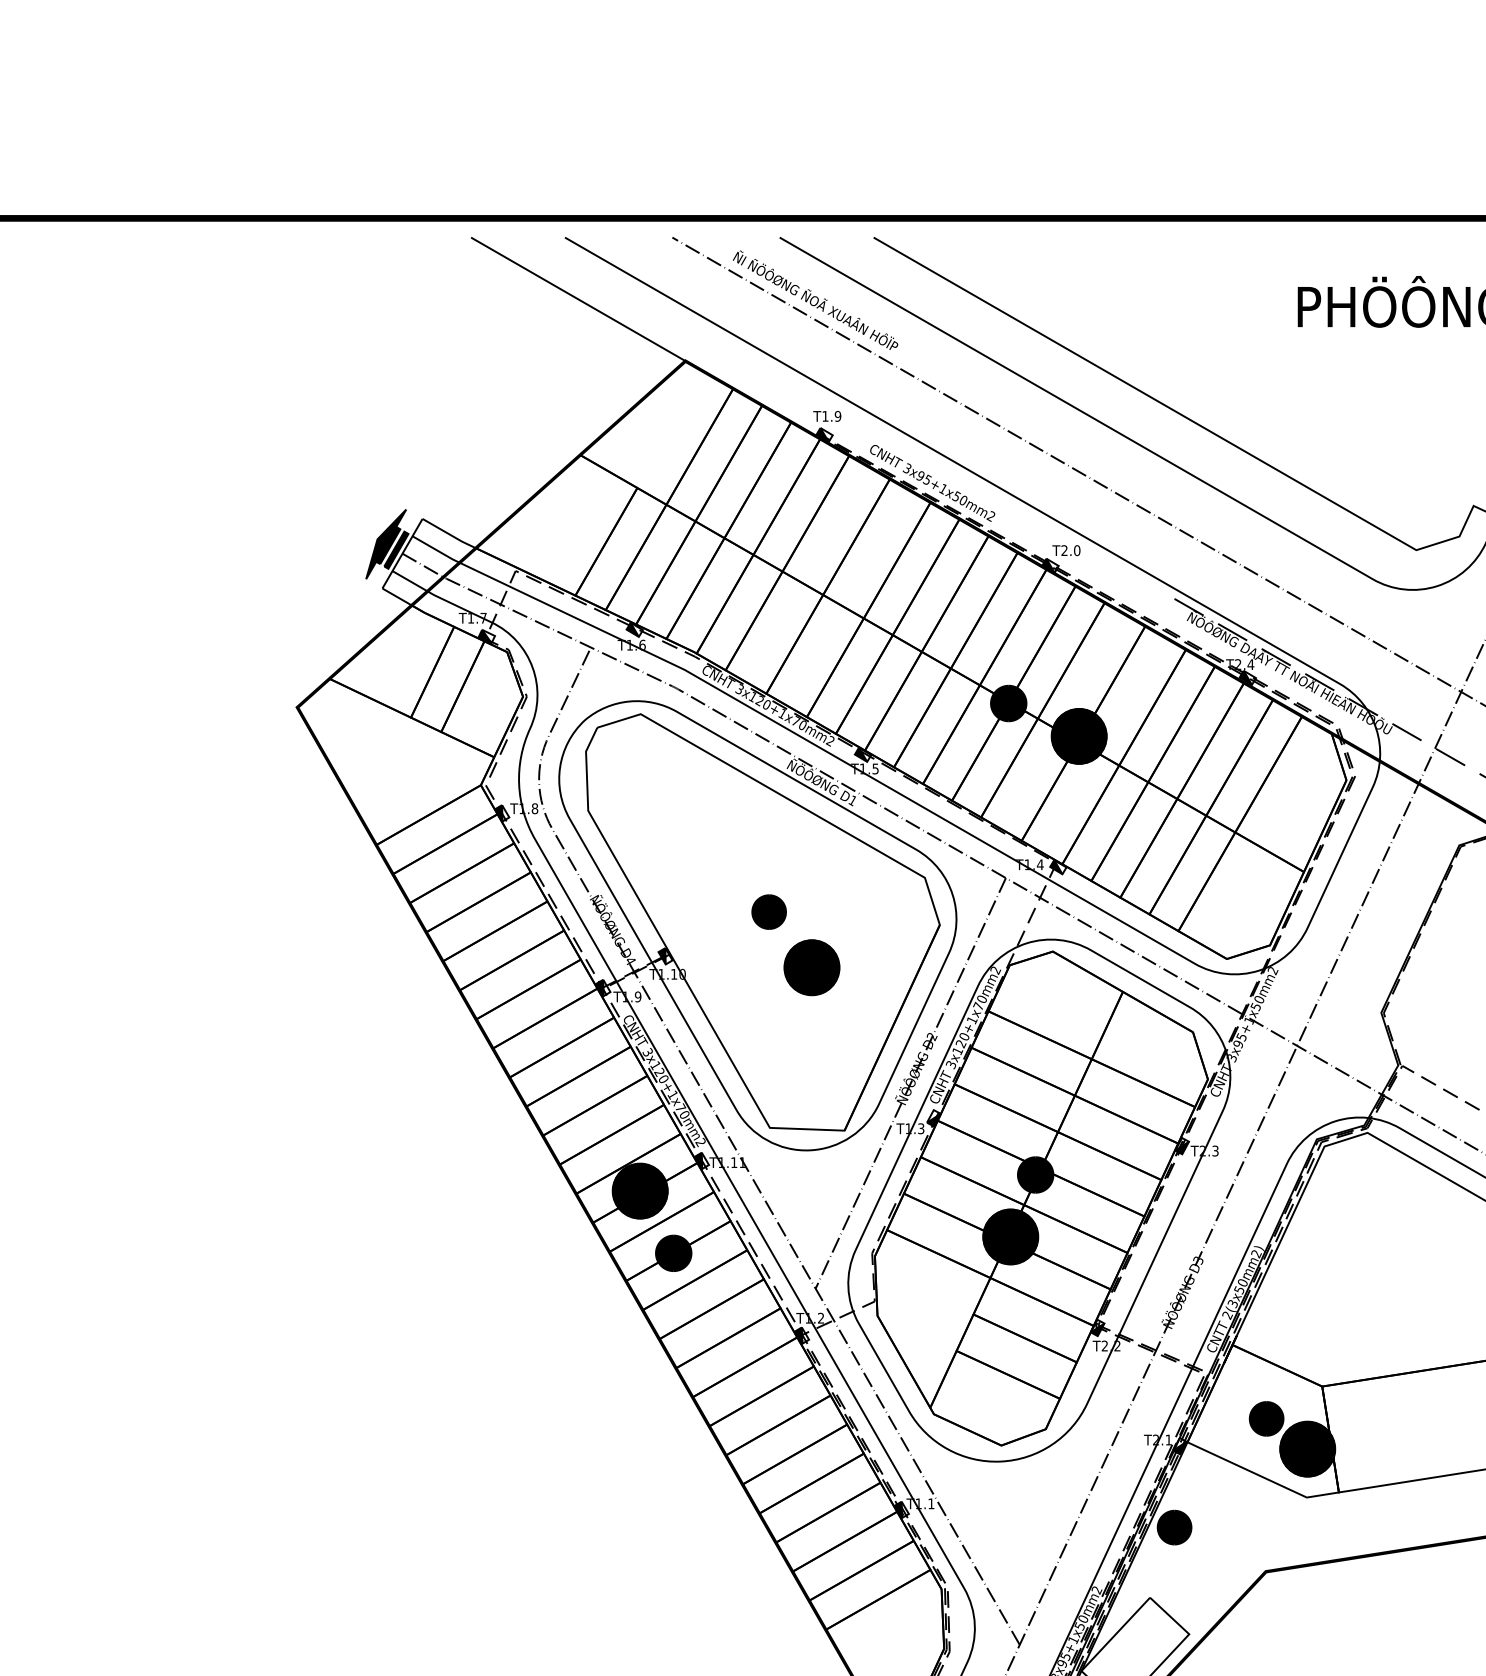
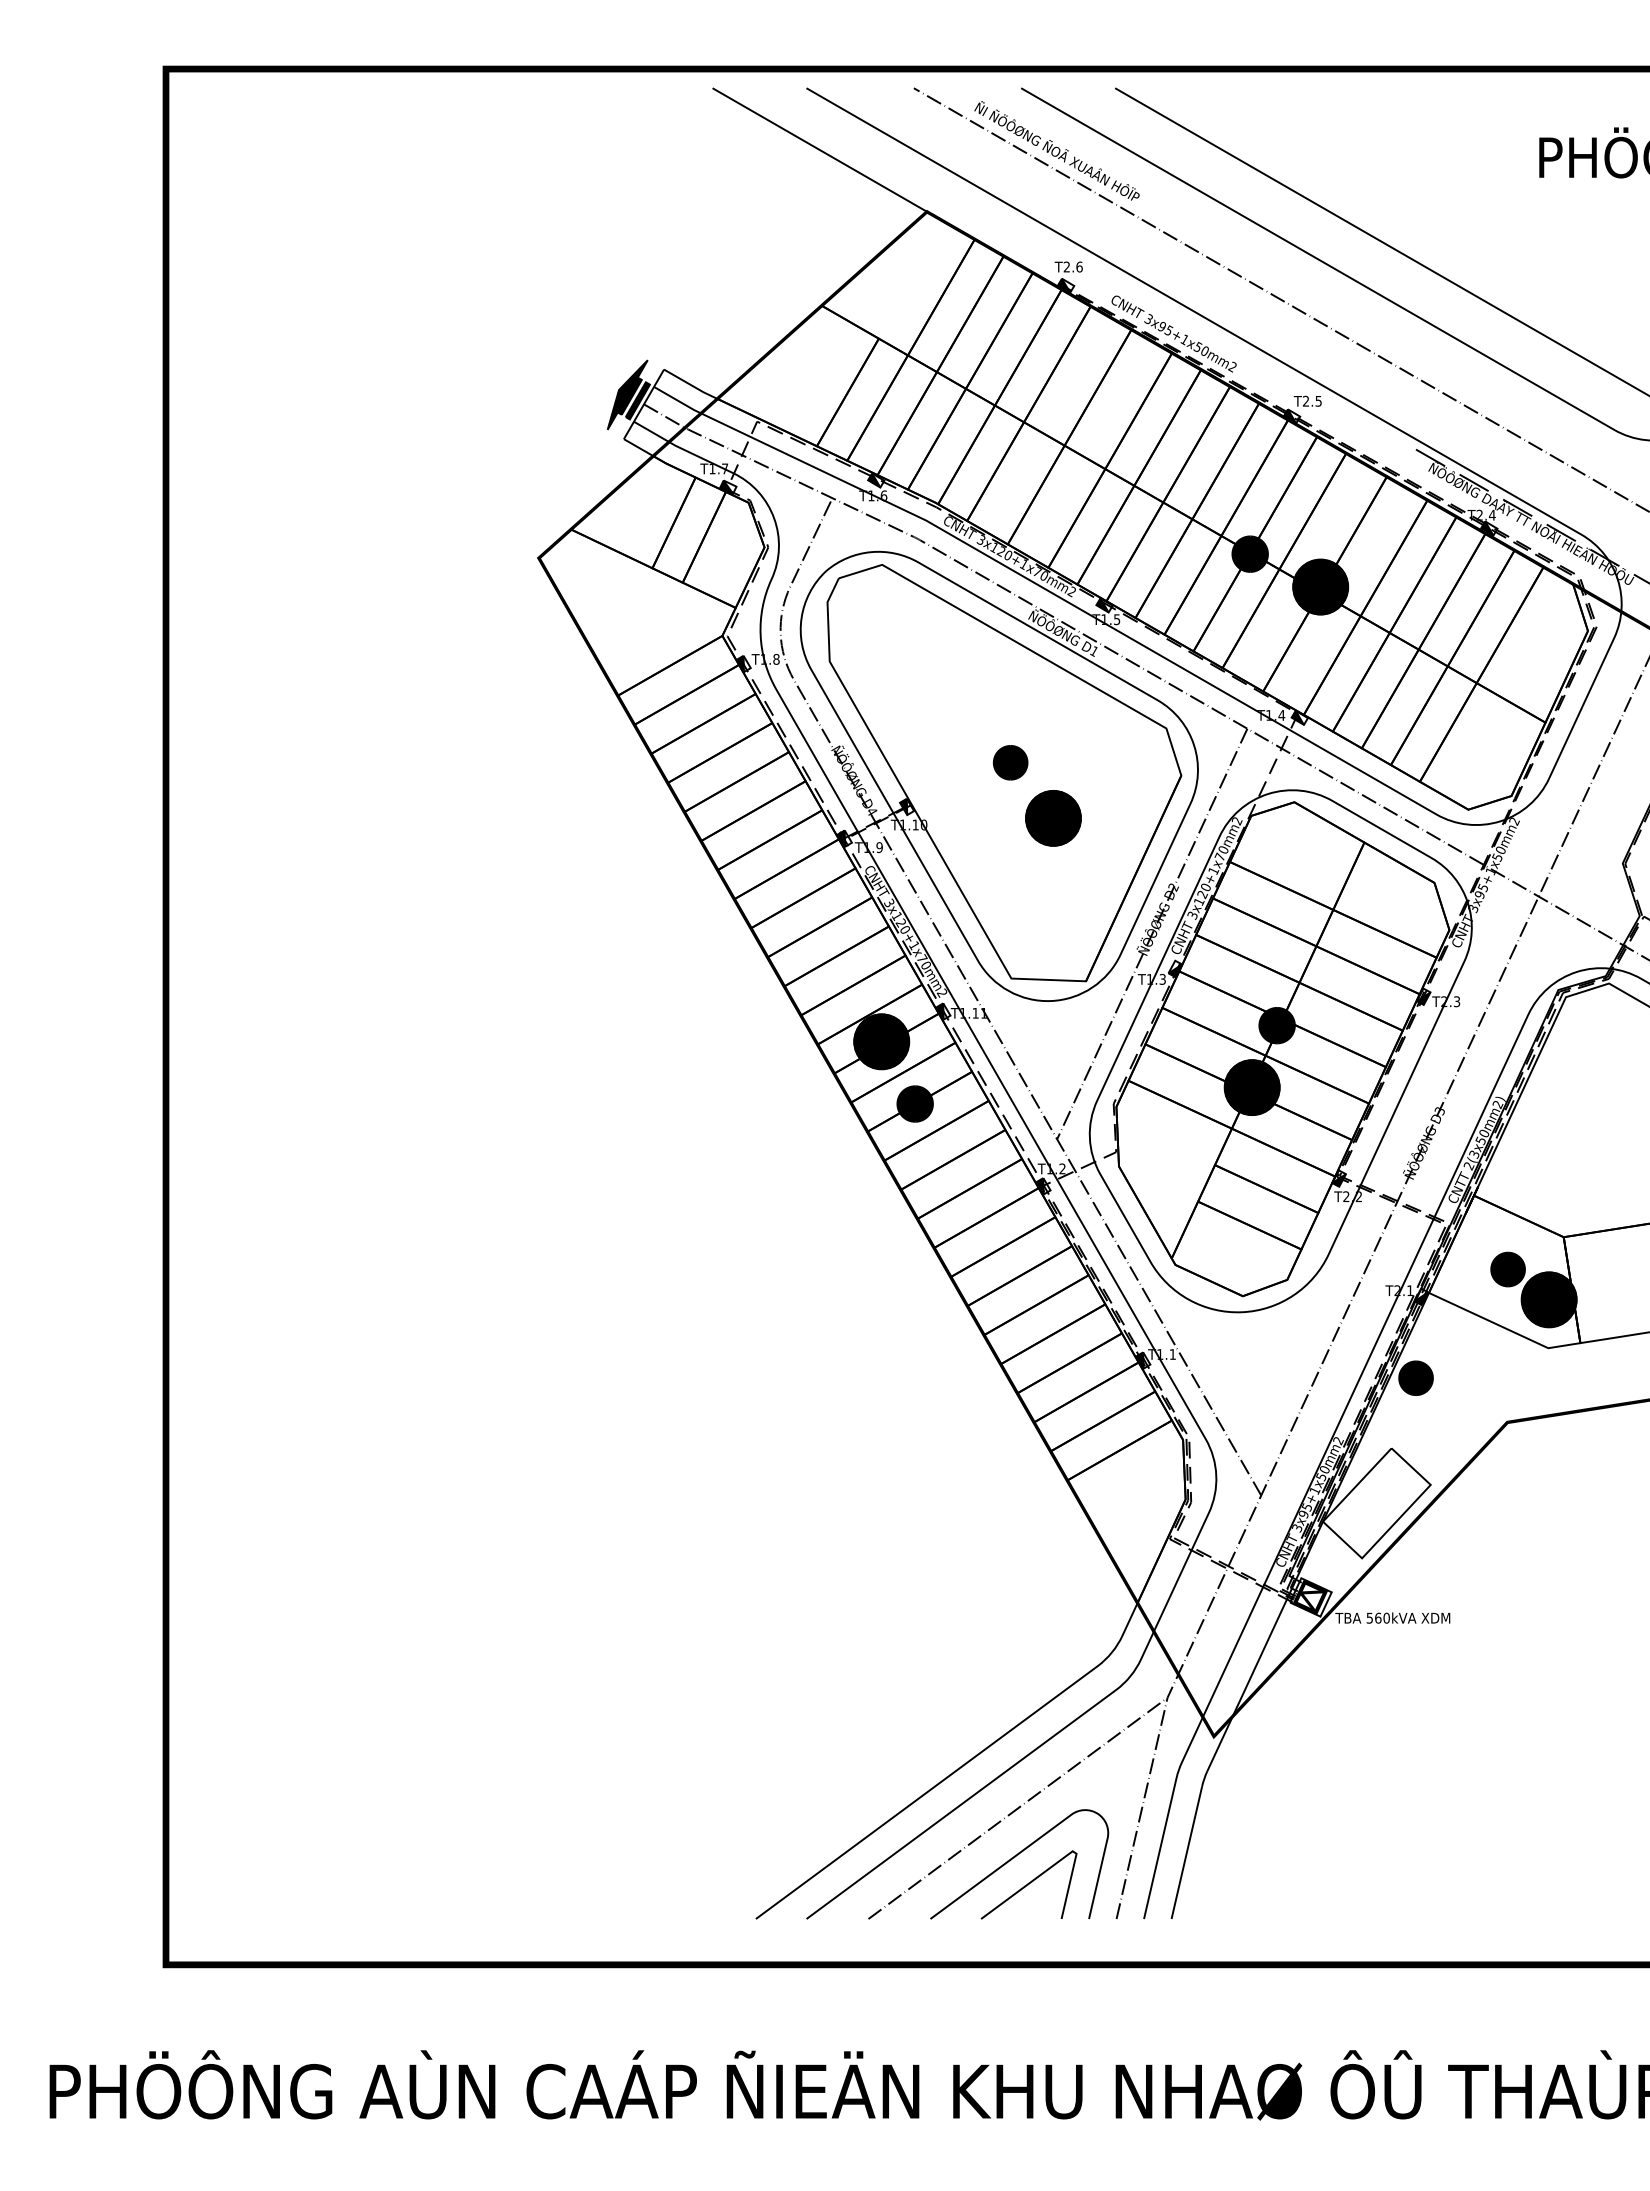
text: (831, 415) -> (1072, 266), T1.9 -> T2.6
text: (1077, 549) -> (1318, 400), T2.0 -> T2.5

